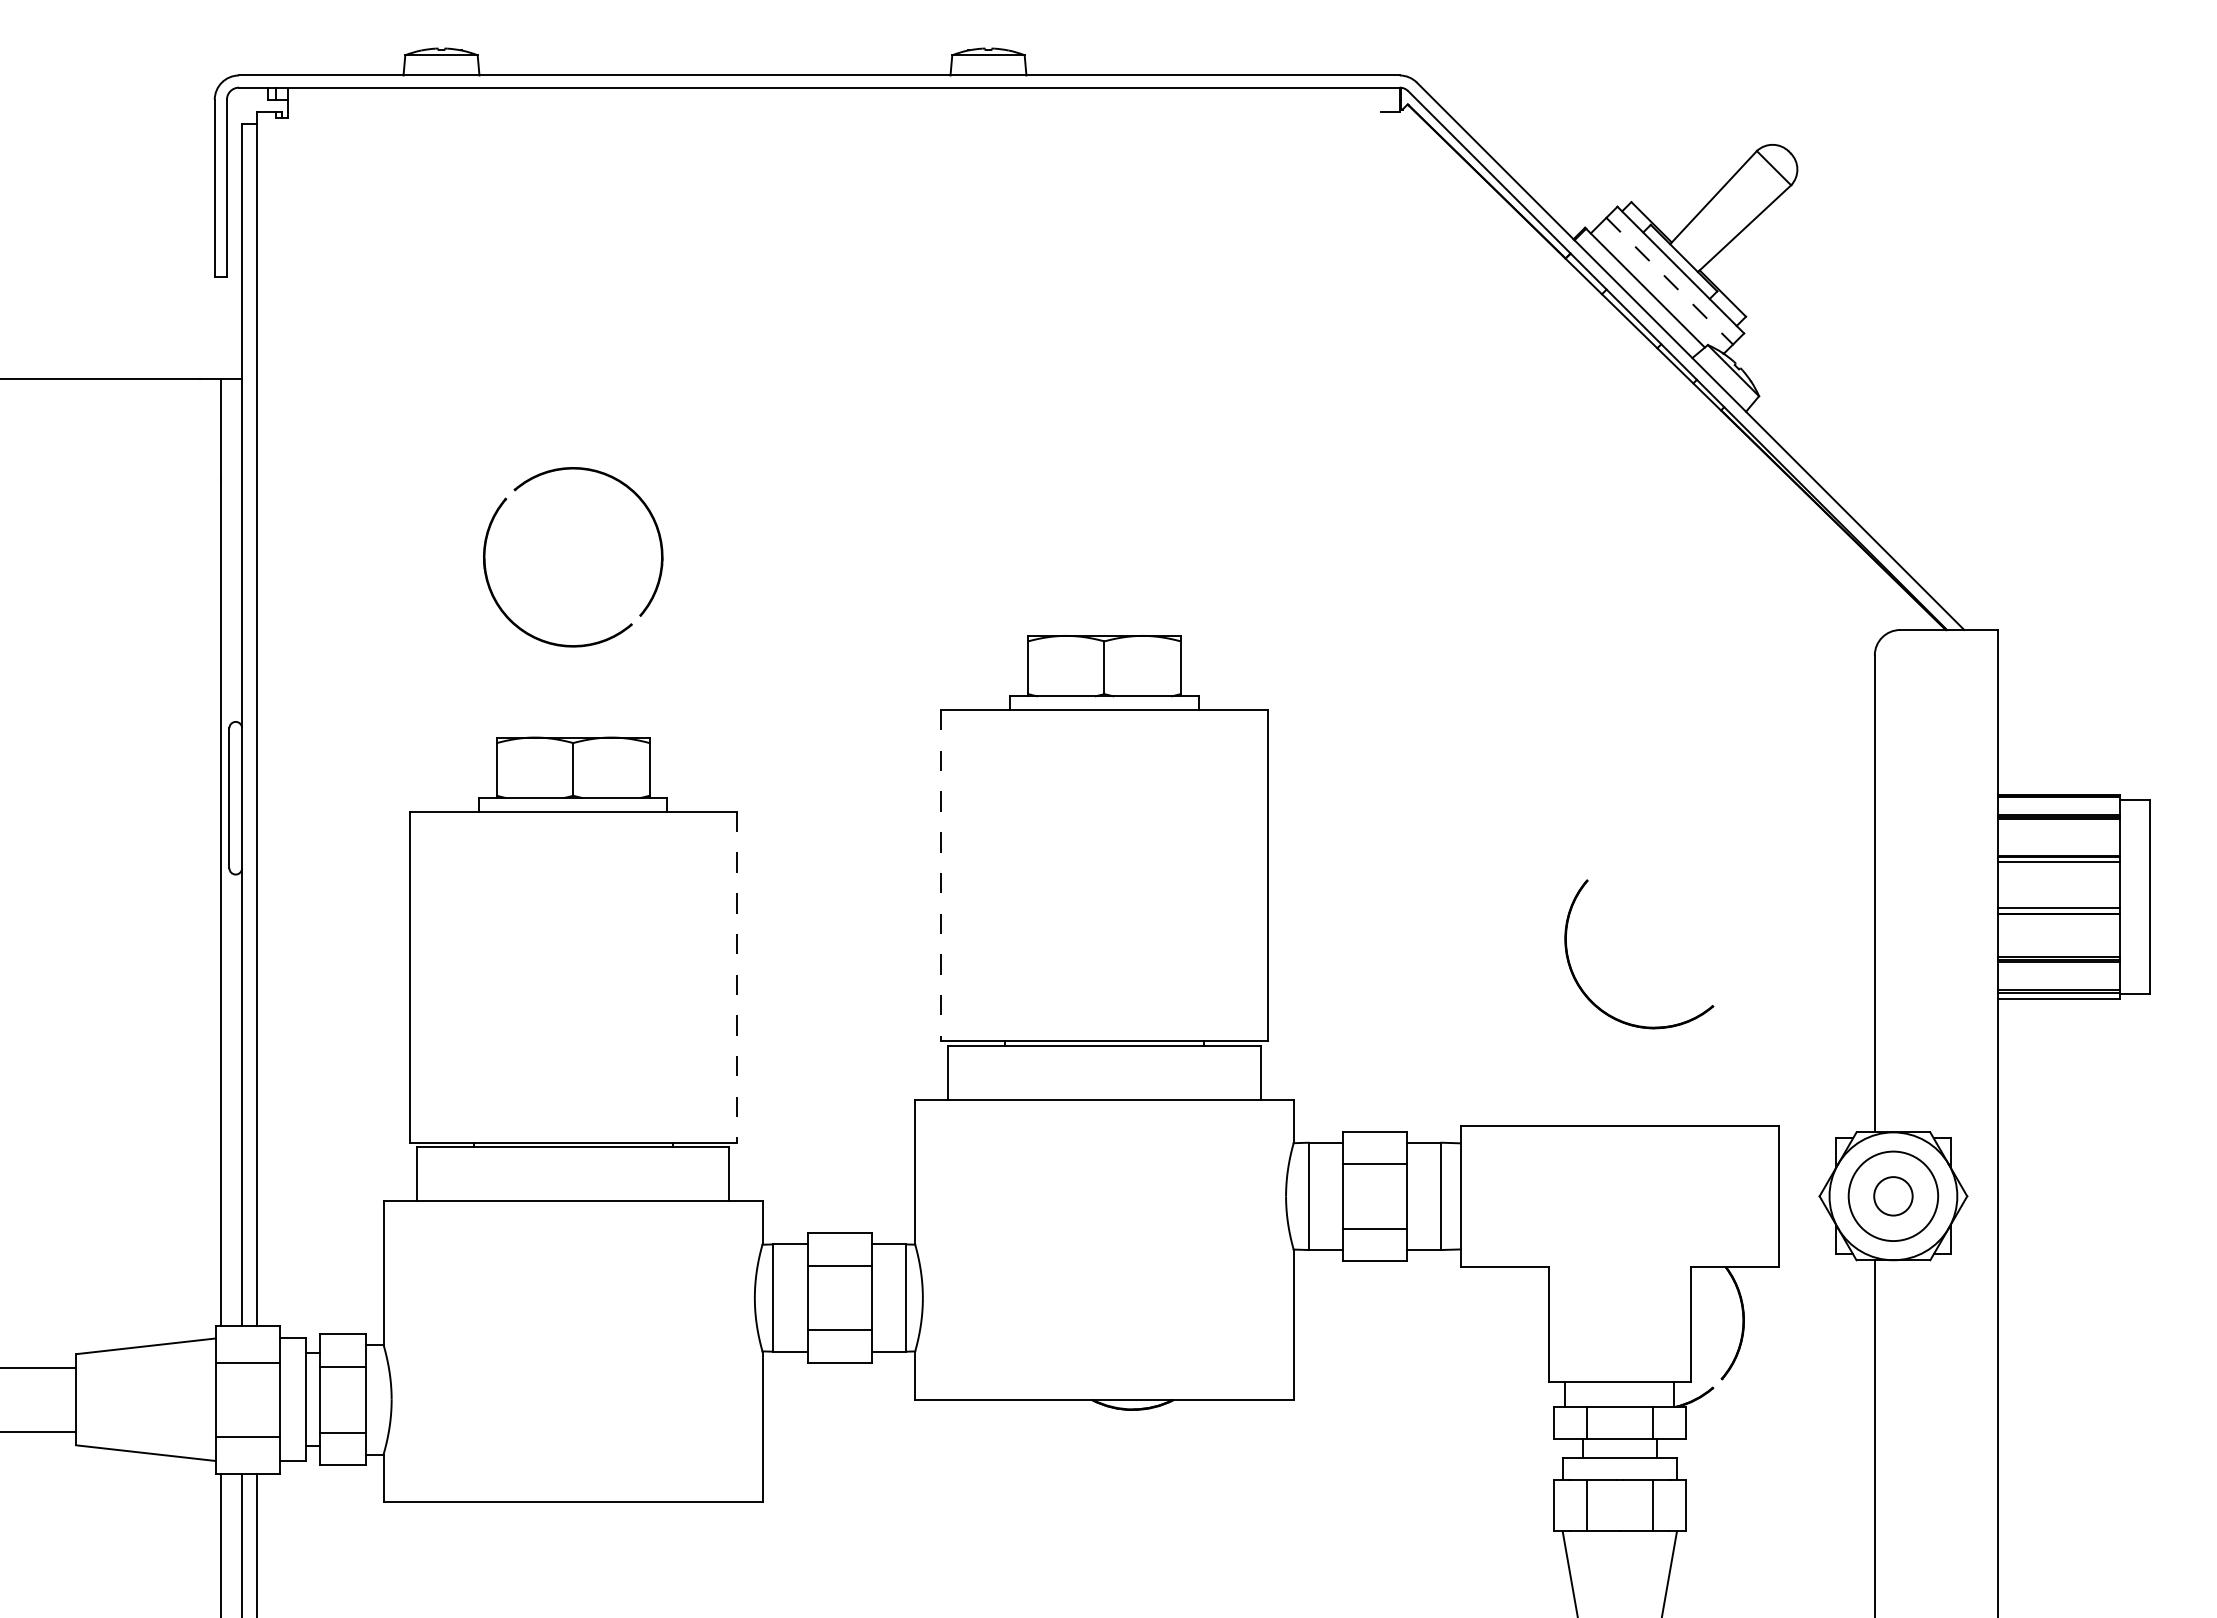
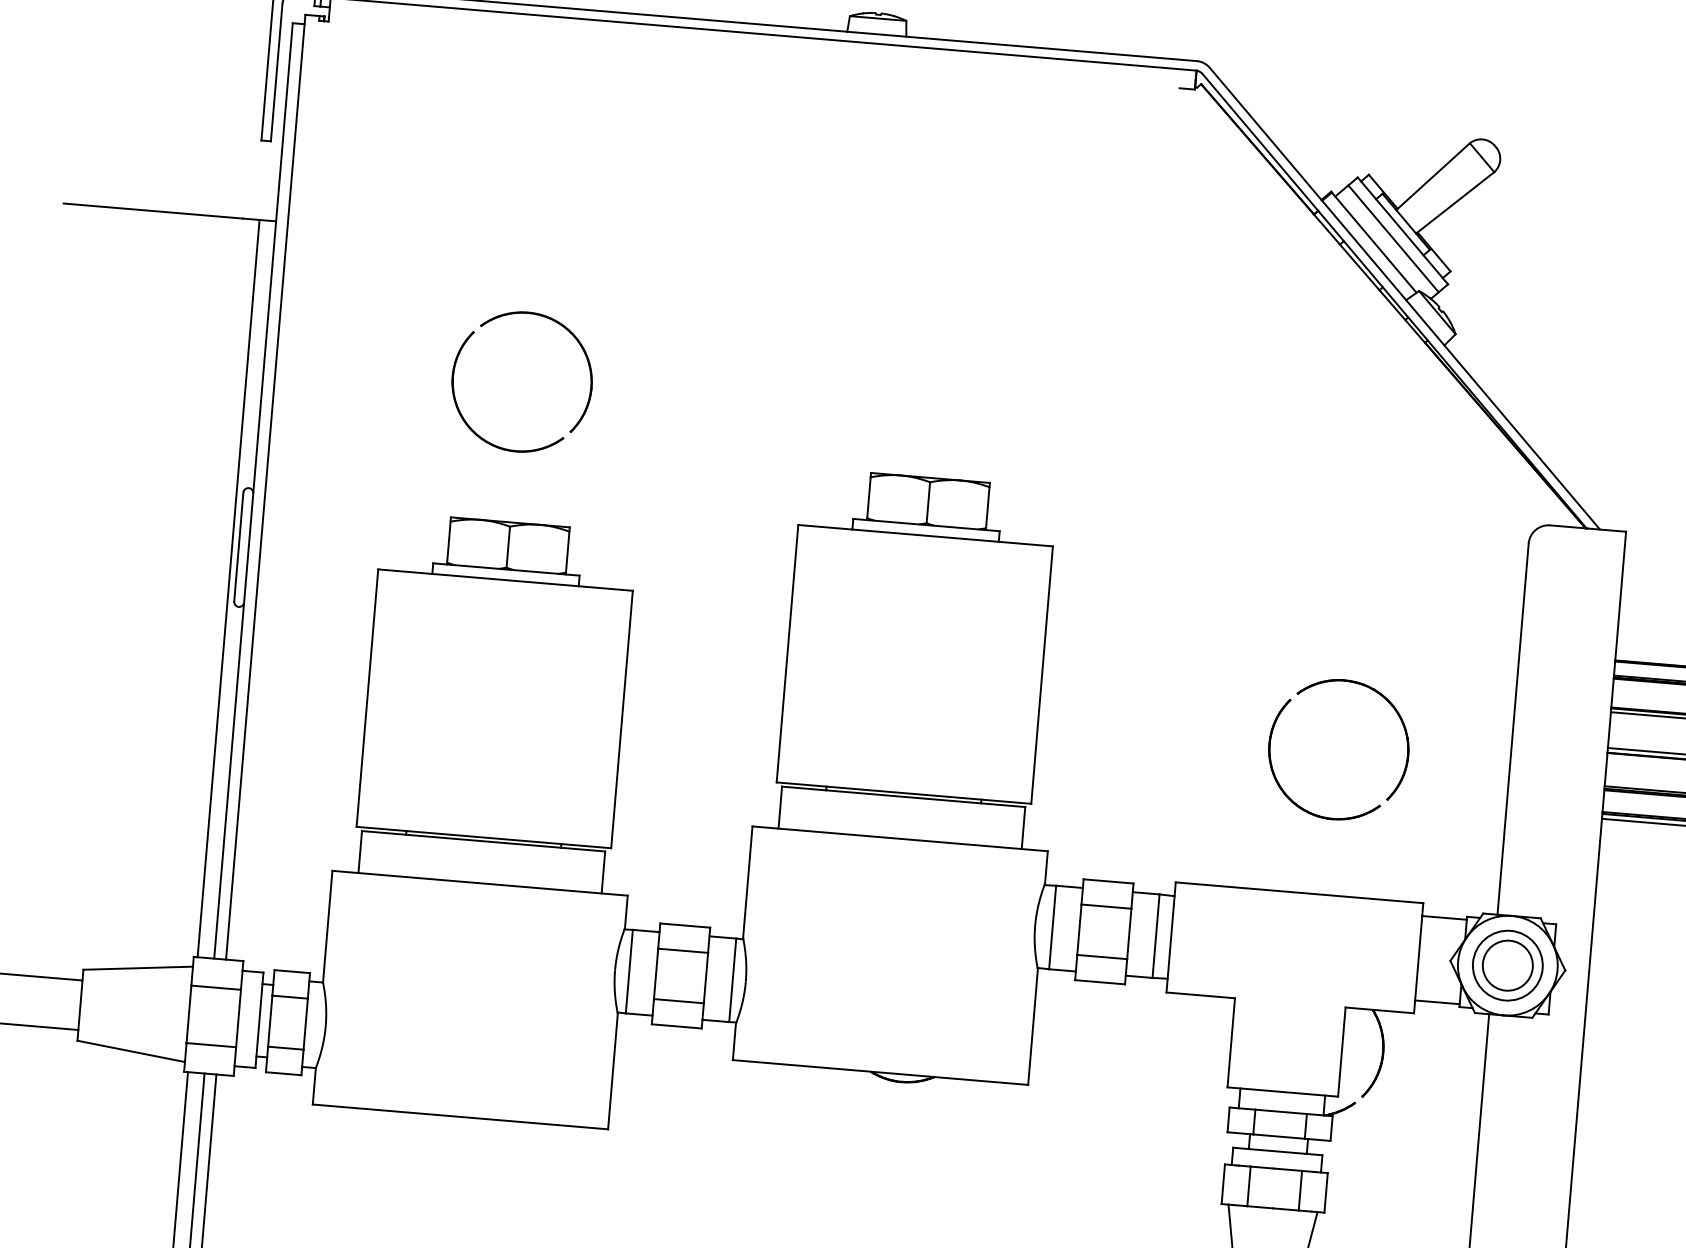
line: (1669, 281) -> (1393, 239), dashed -> solid
part: (1711, 872) -> (1387, 701), added
line: (940, 875) -> (787, 653), dashed -> solid
line: (736, 977) -> (621, 719), dashed -> solid
line: (1807, 1142) -> (1444, 918), added
circle: (1893, 1196) -> (1507, 965), size x1.67
line: (1807, 1250) -> (1437, 1002), added

